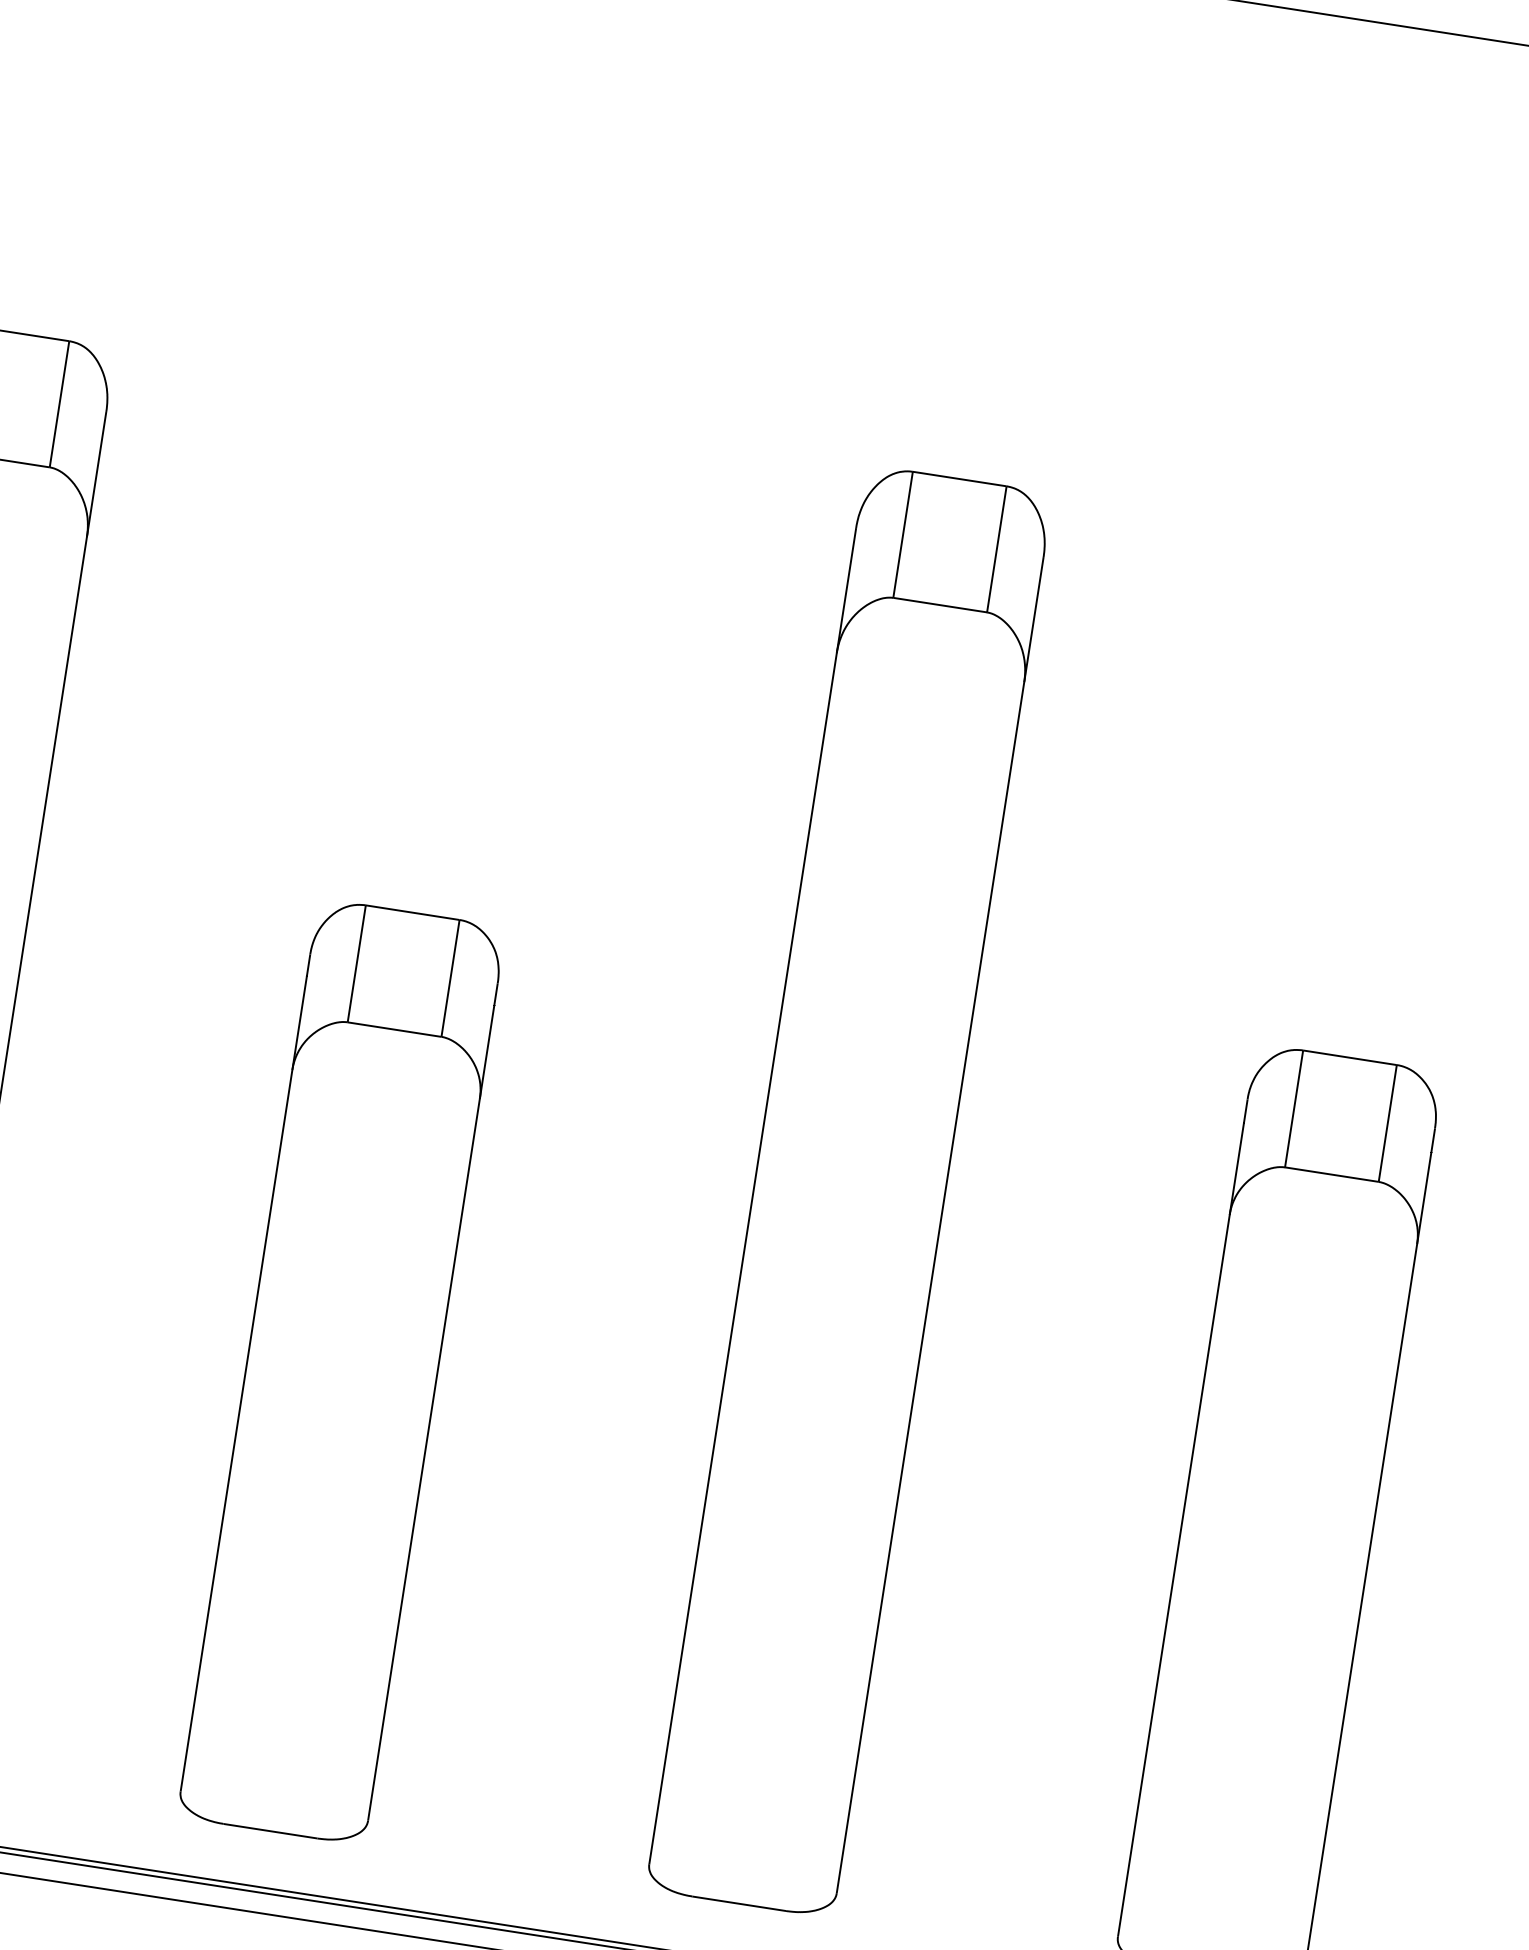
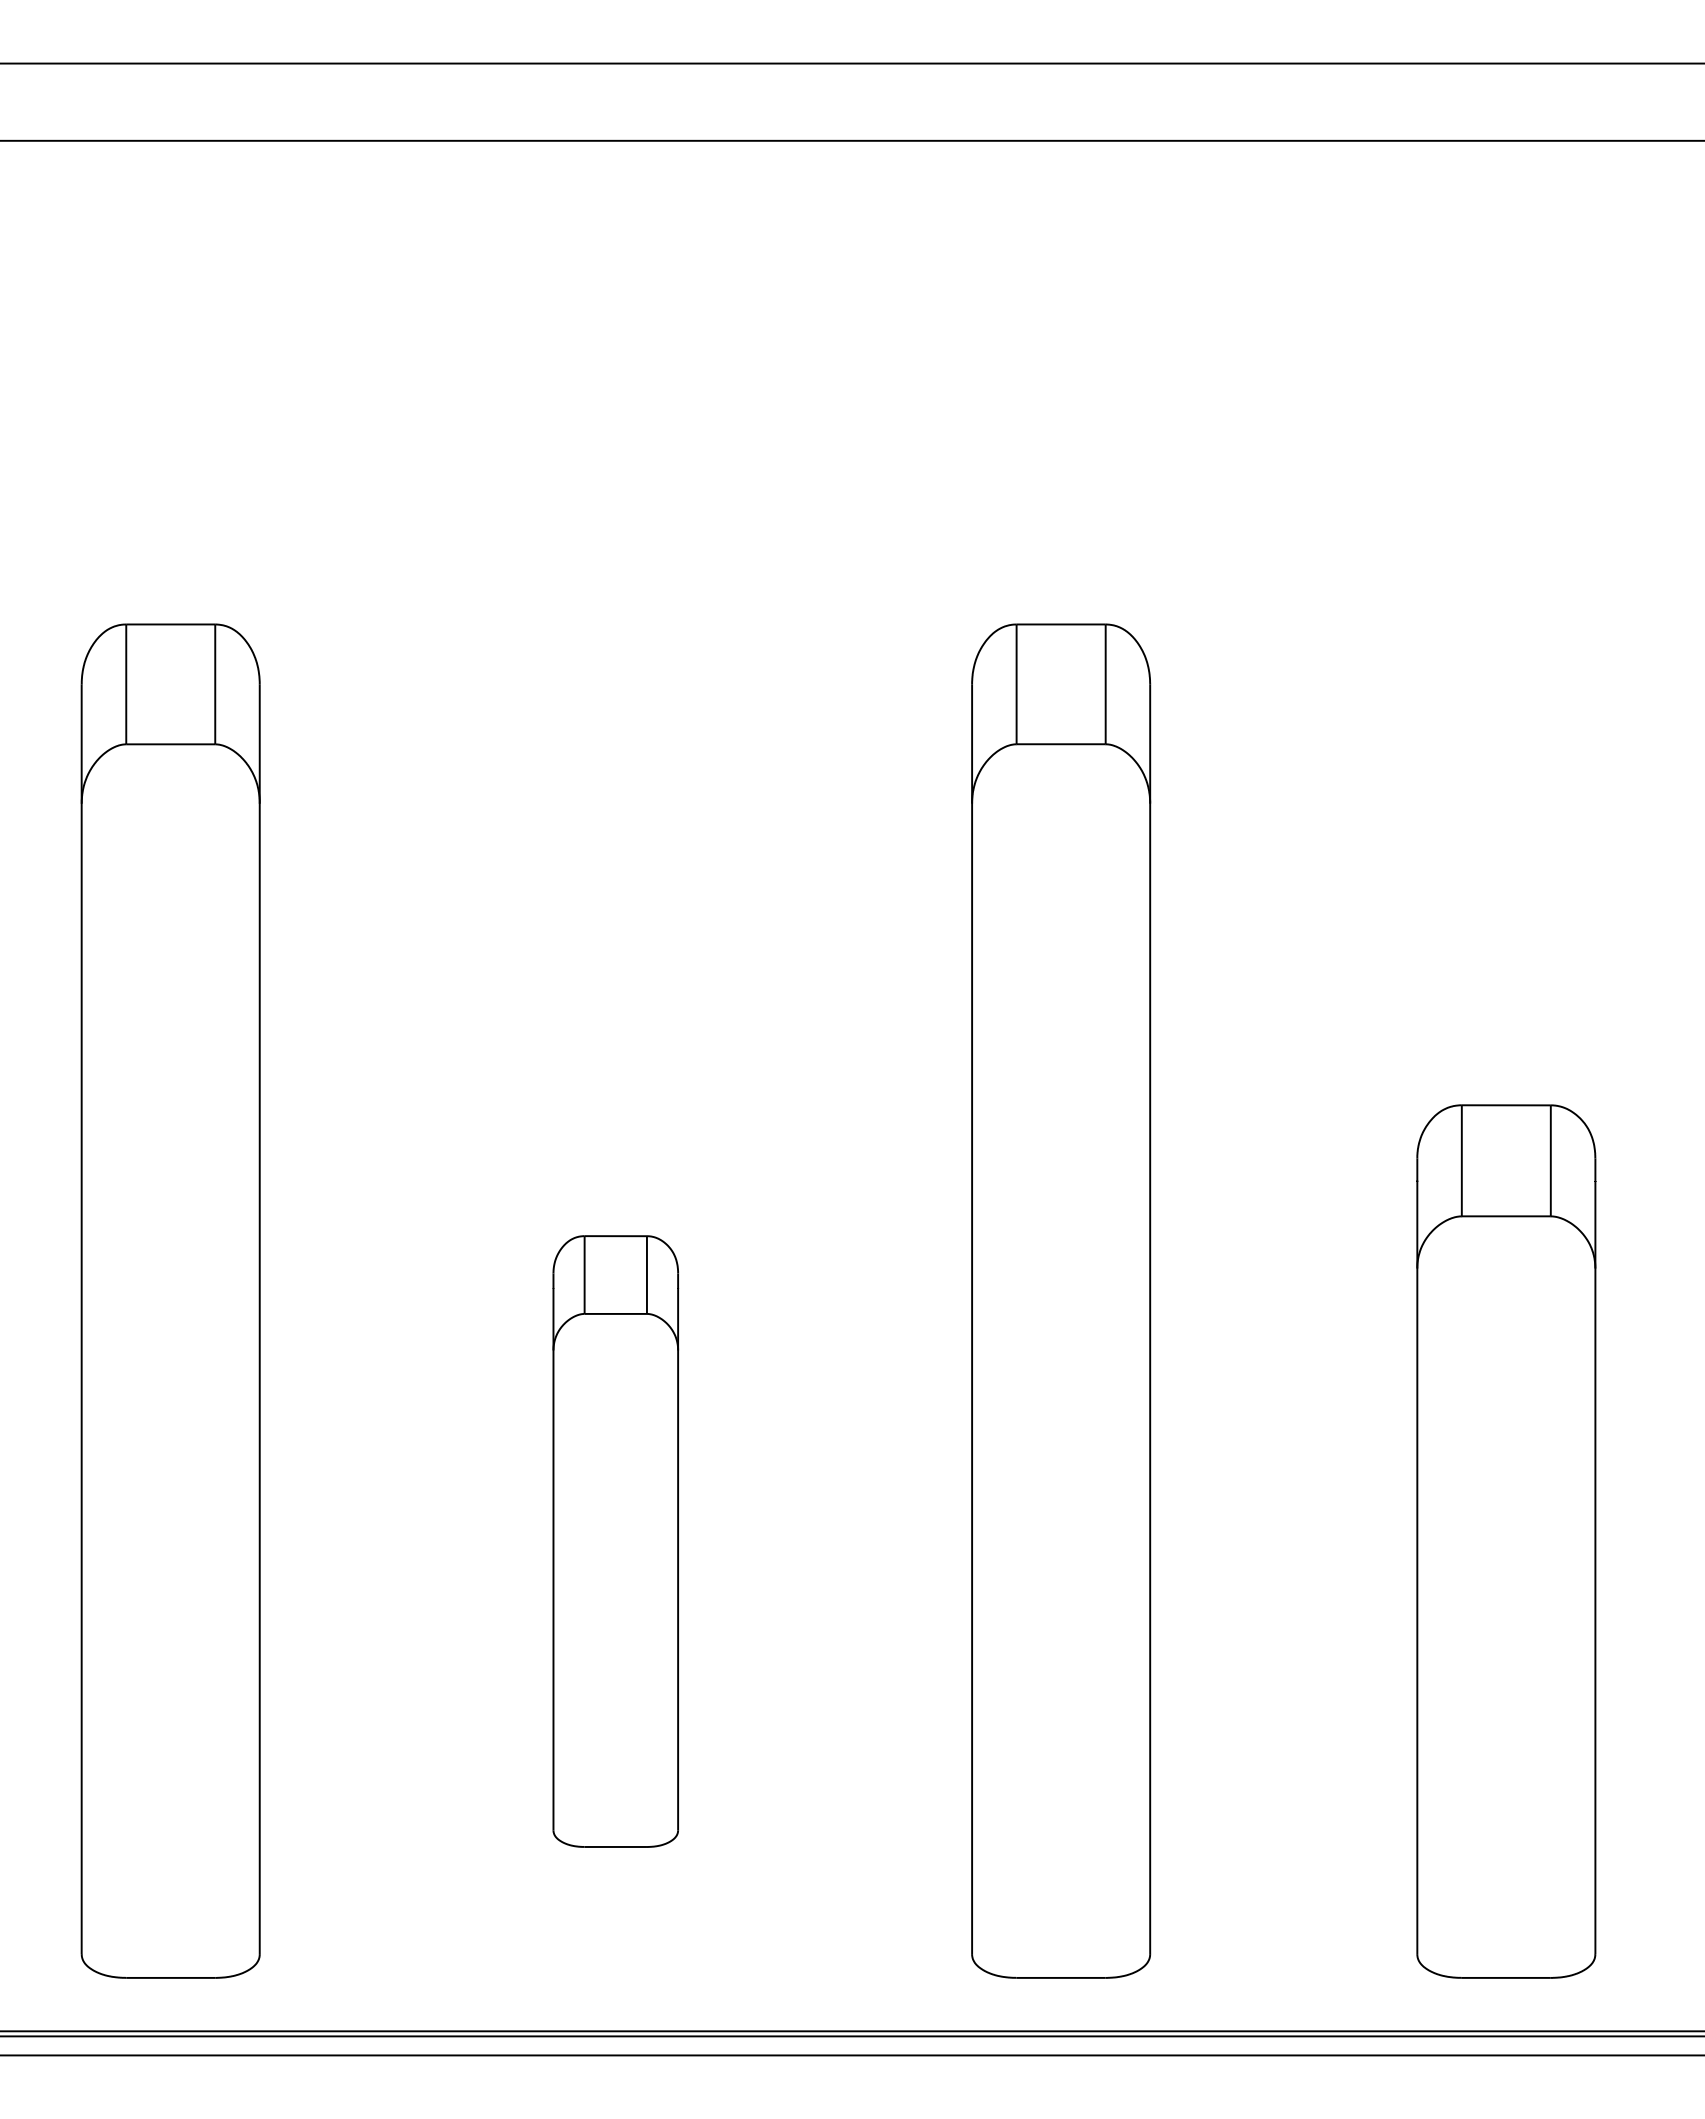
part: (341, 1371) -> (615, 1541), size x0.7

